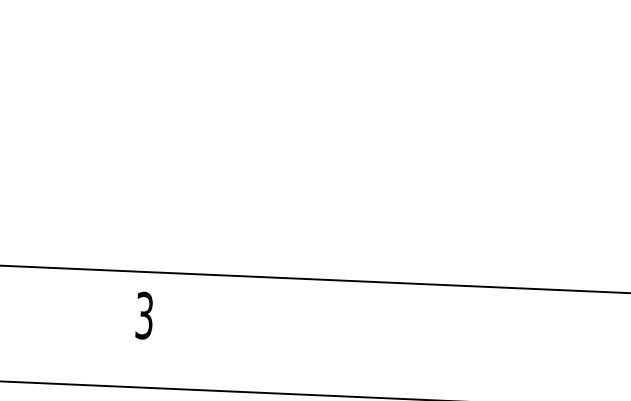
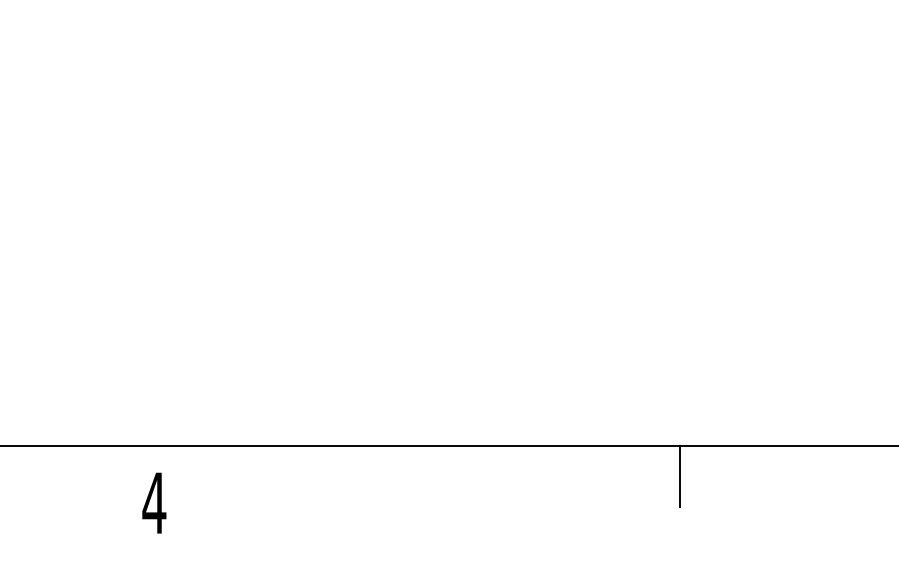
line: (545, 312) -> (680, 475), added
text: (144, 315) -> (154, 502), 3 -> 4

